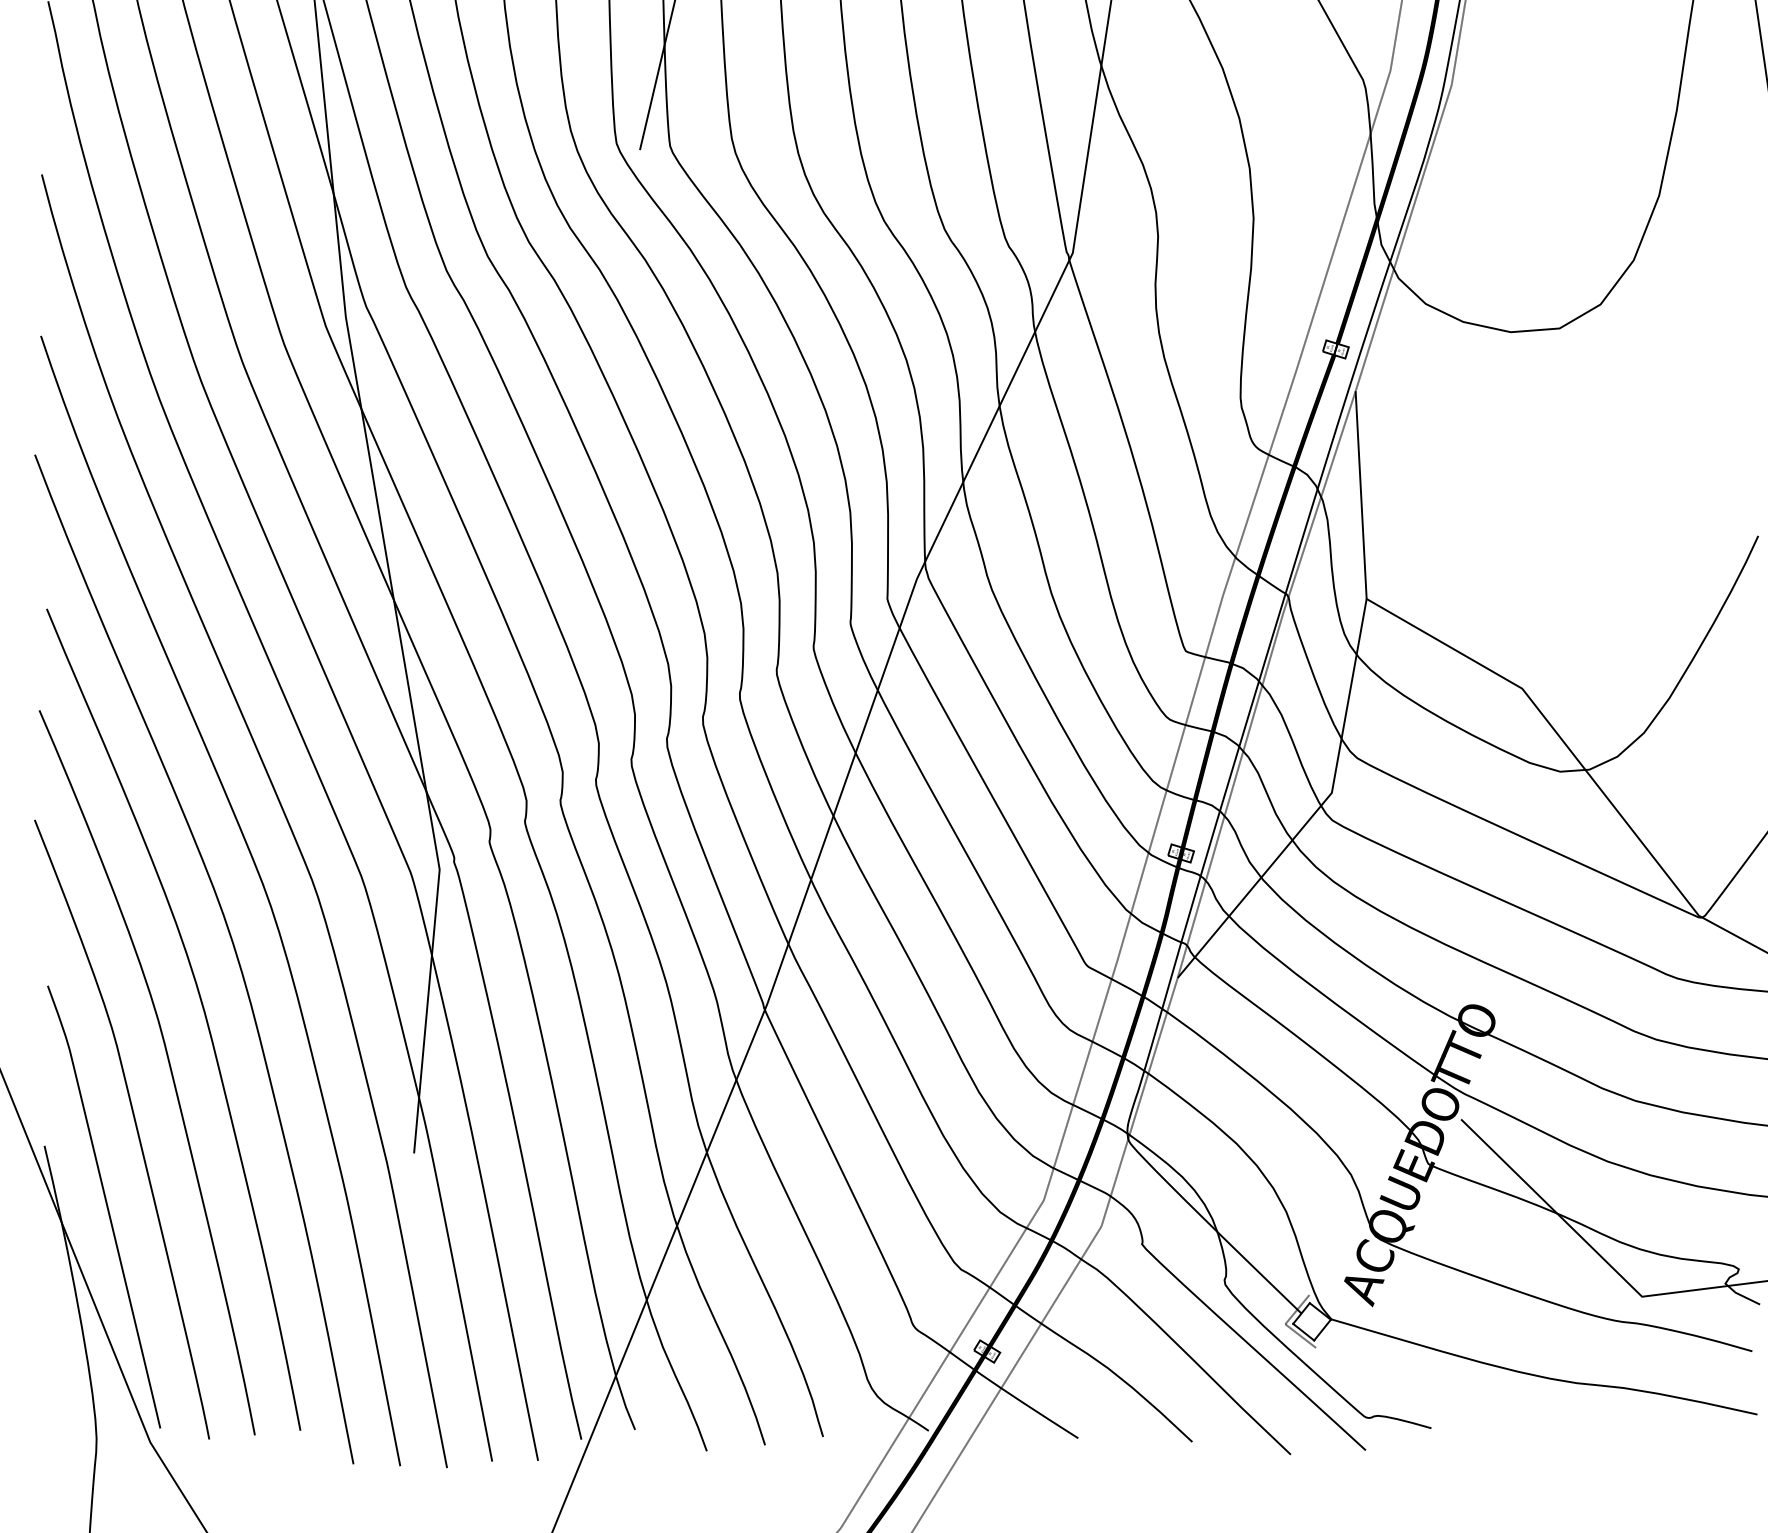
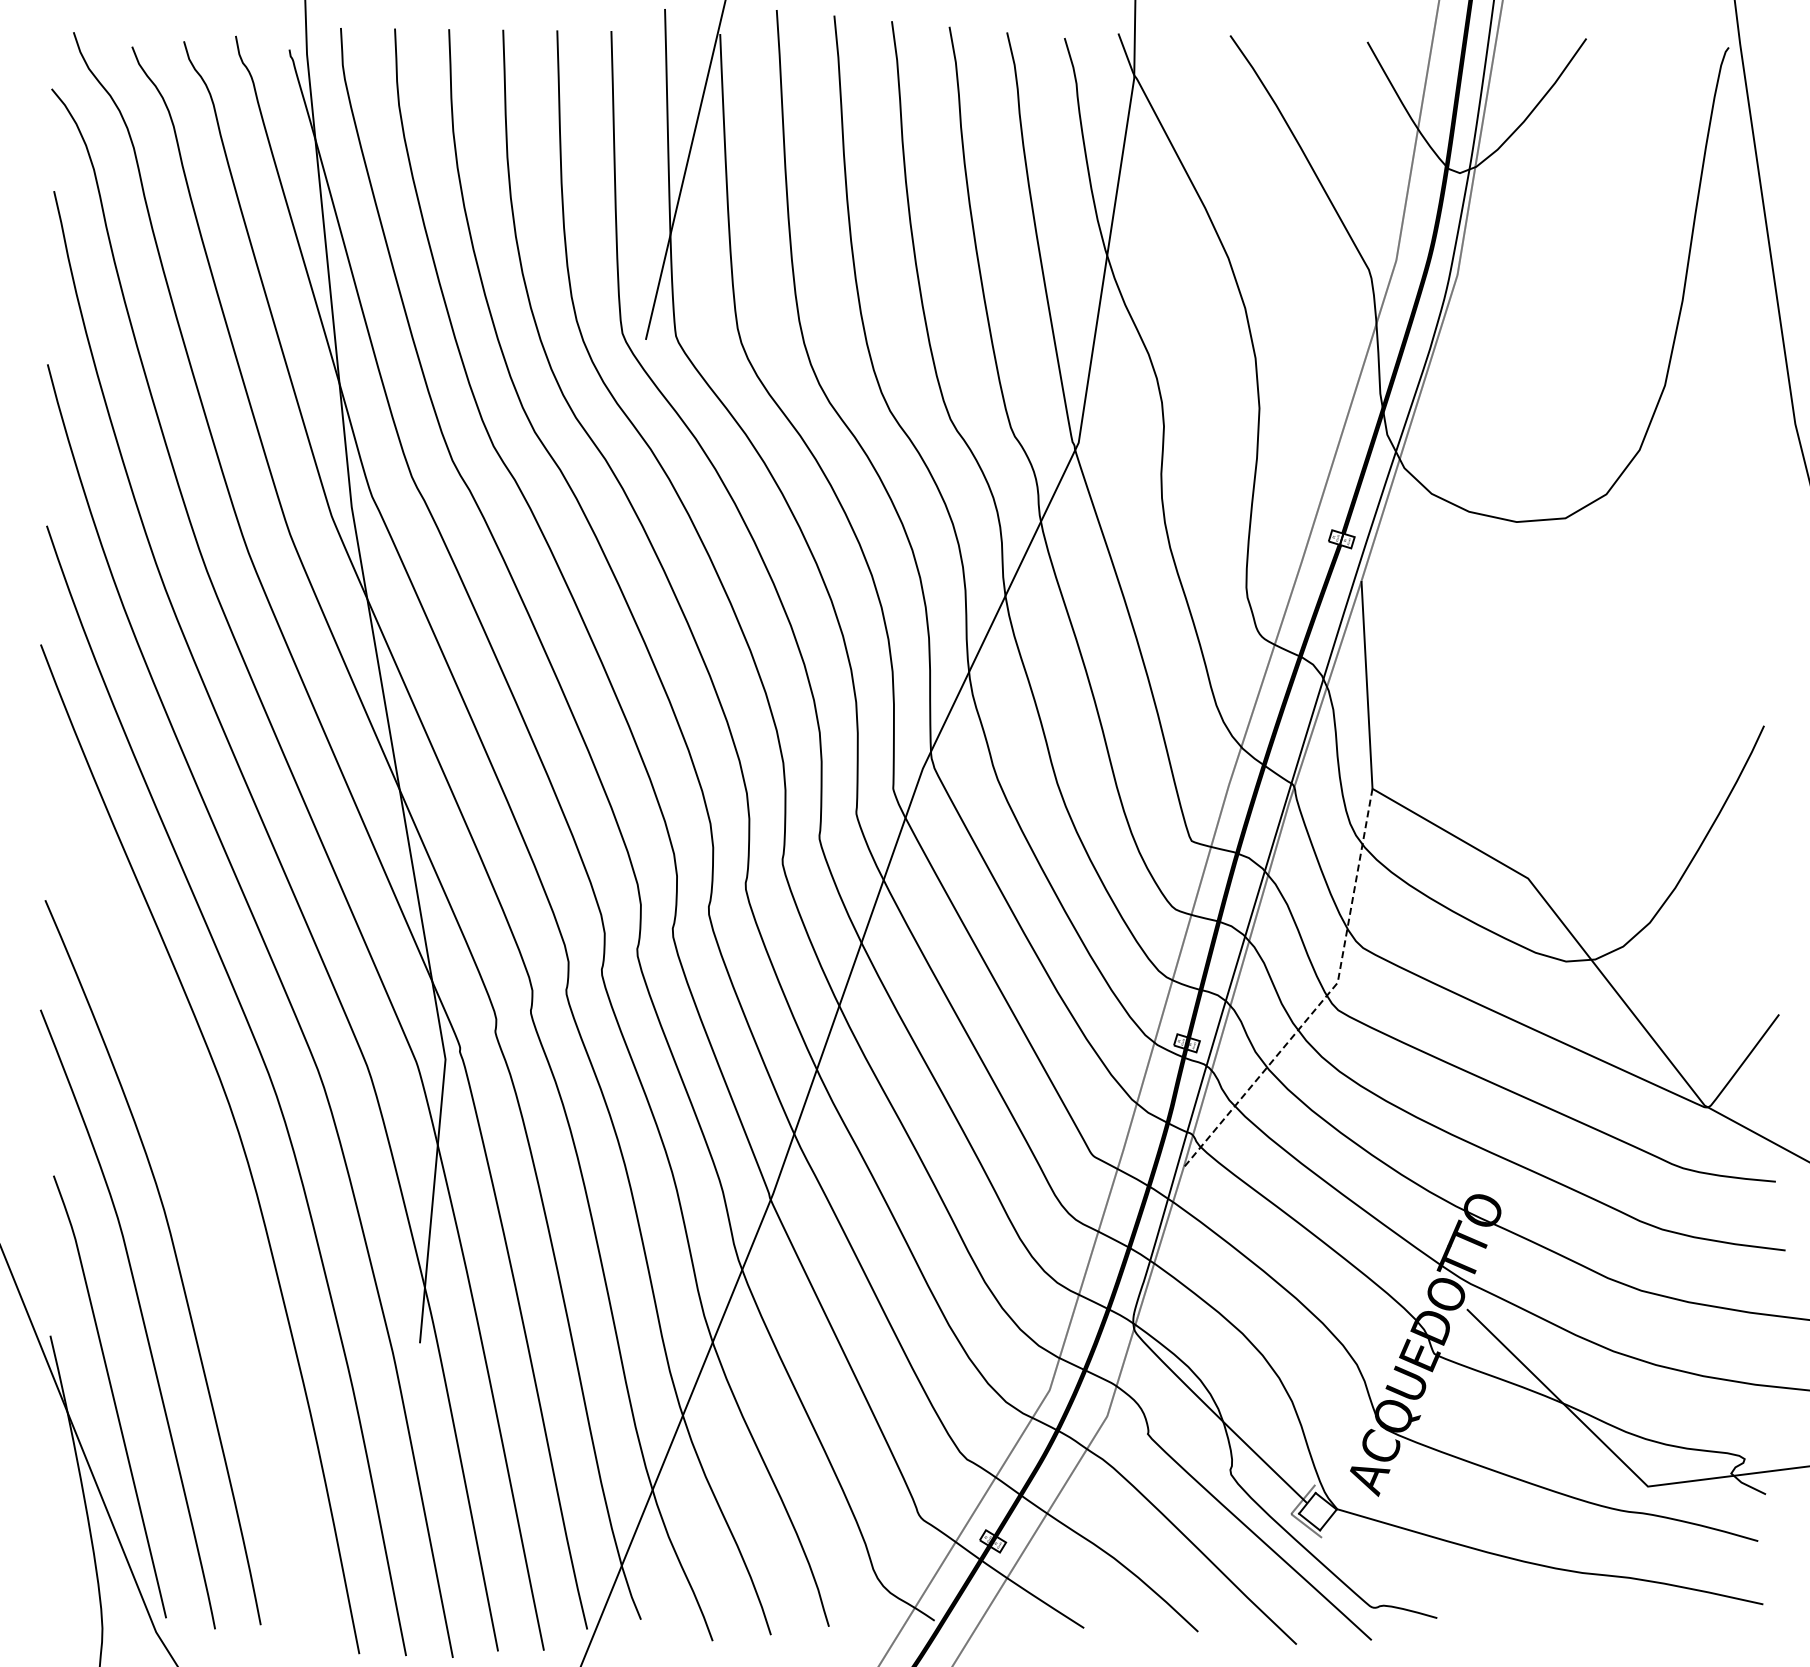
line: (1318, 808) -> (1324, 998), solid -> dashed
curve: (202, 1009) -> (208, 1199), removed

